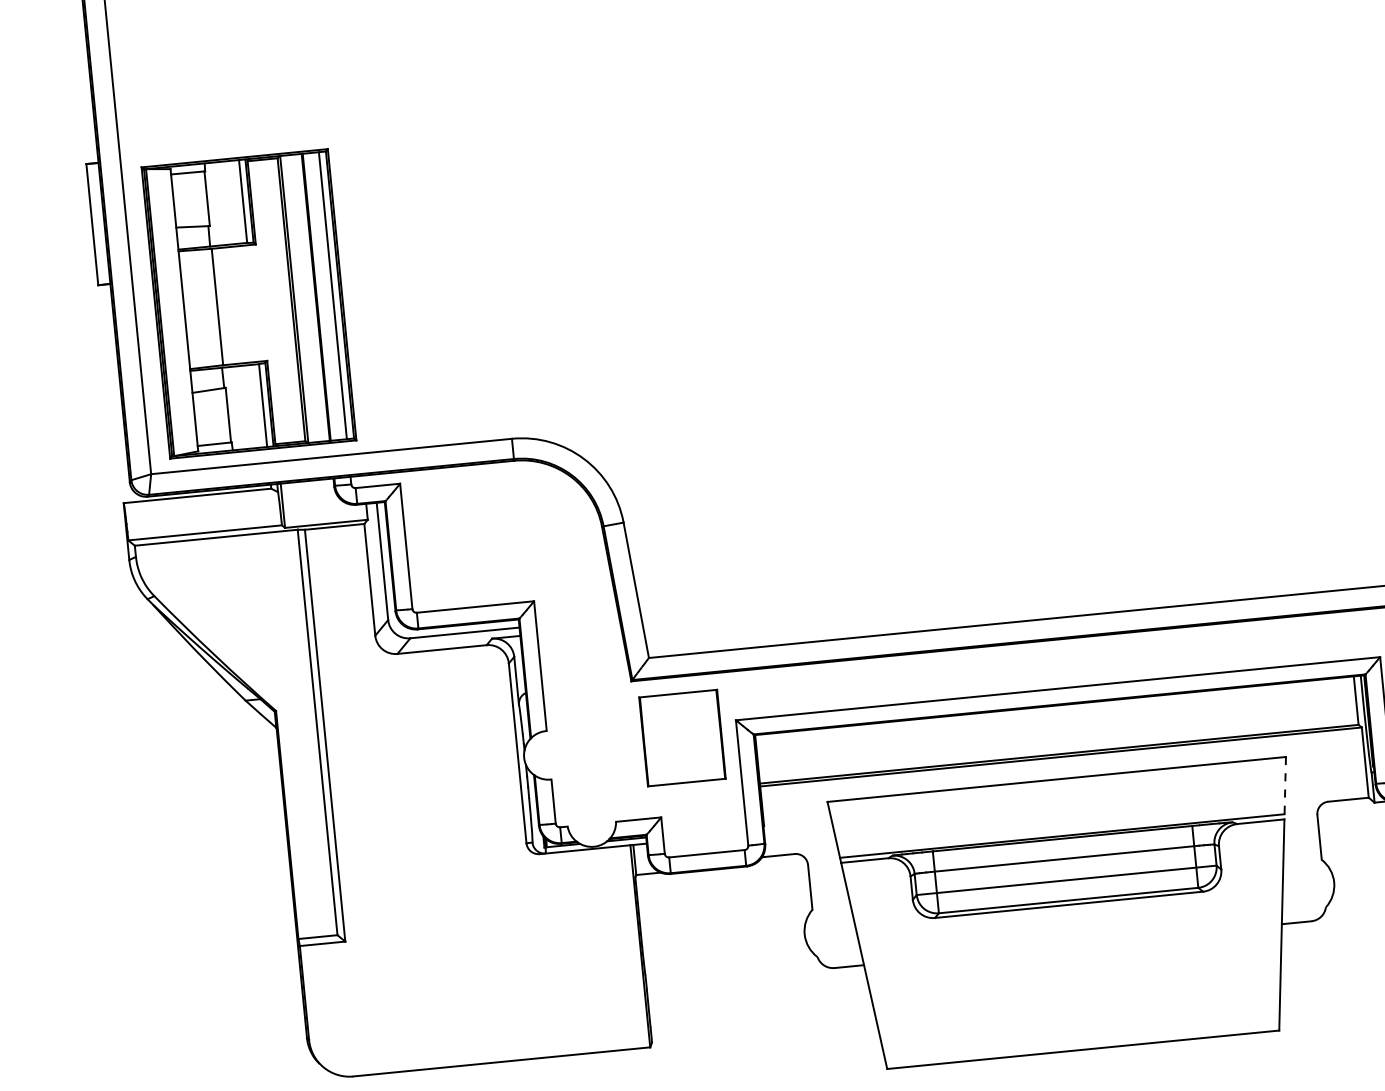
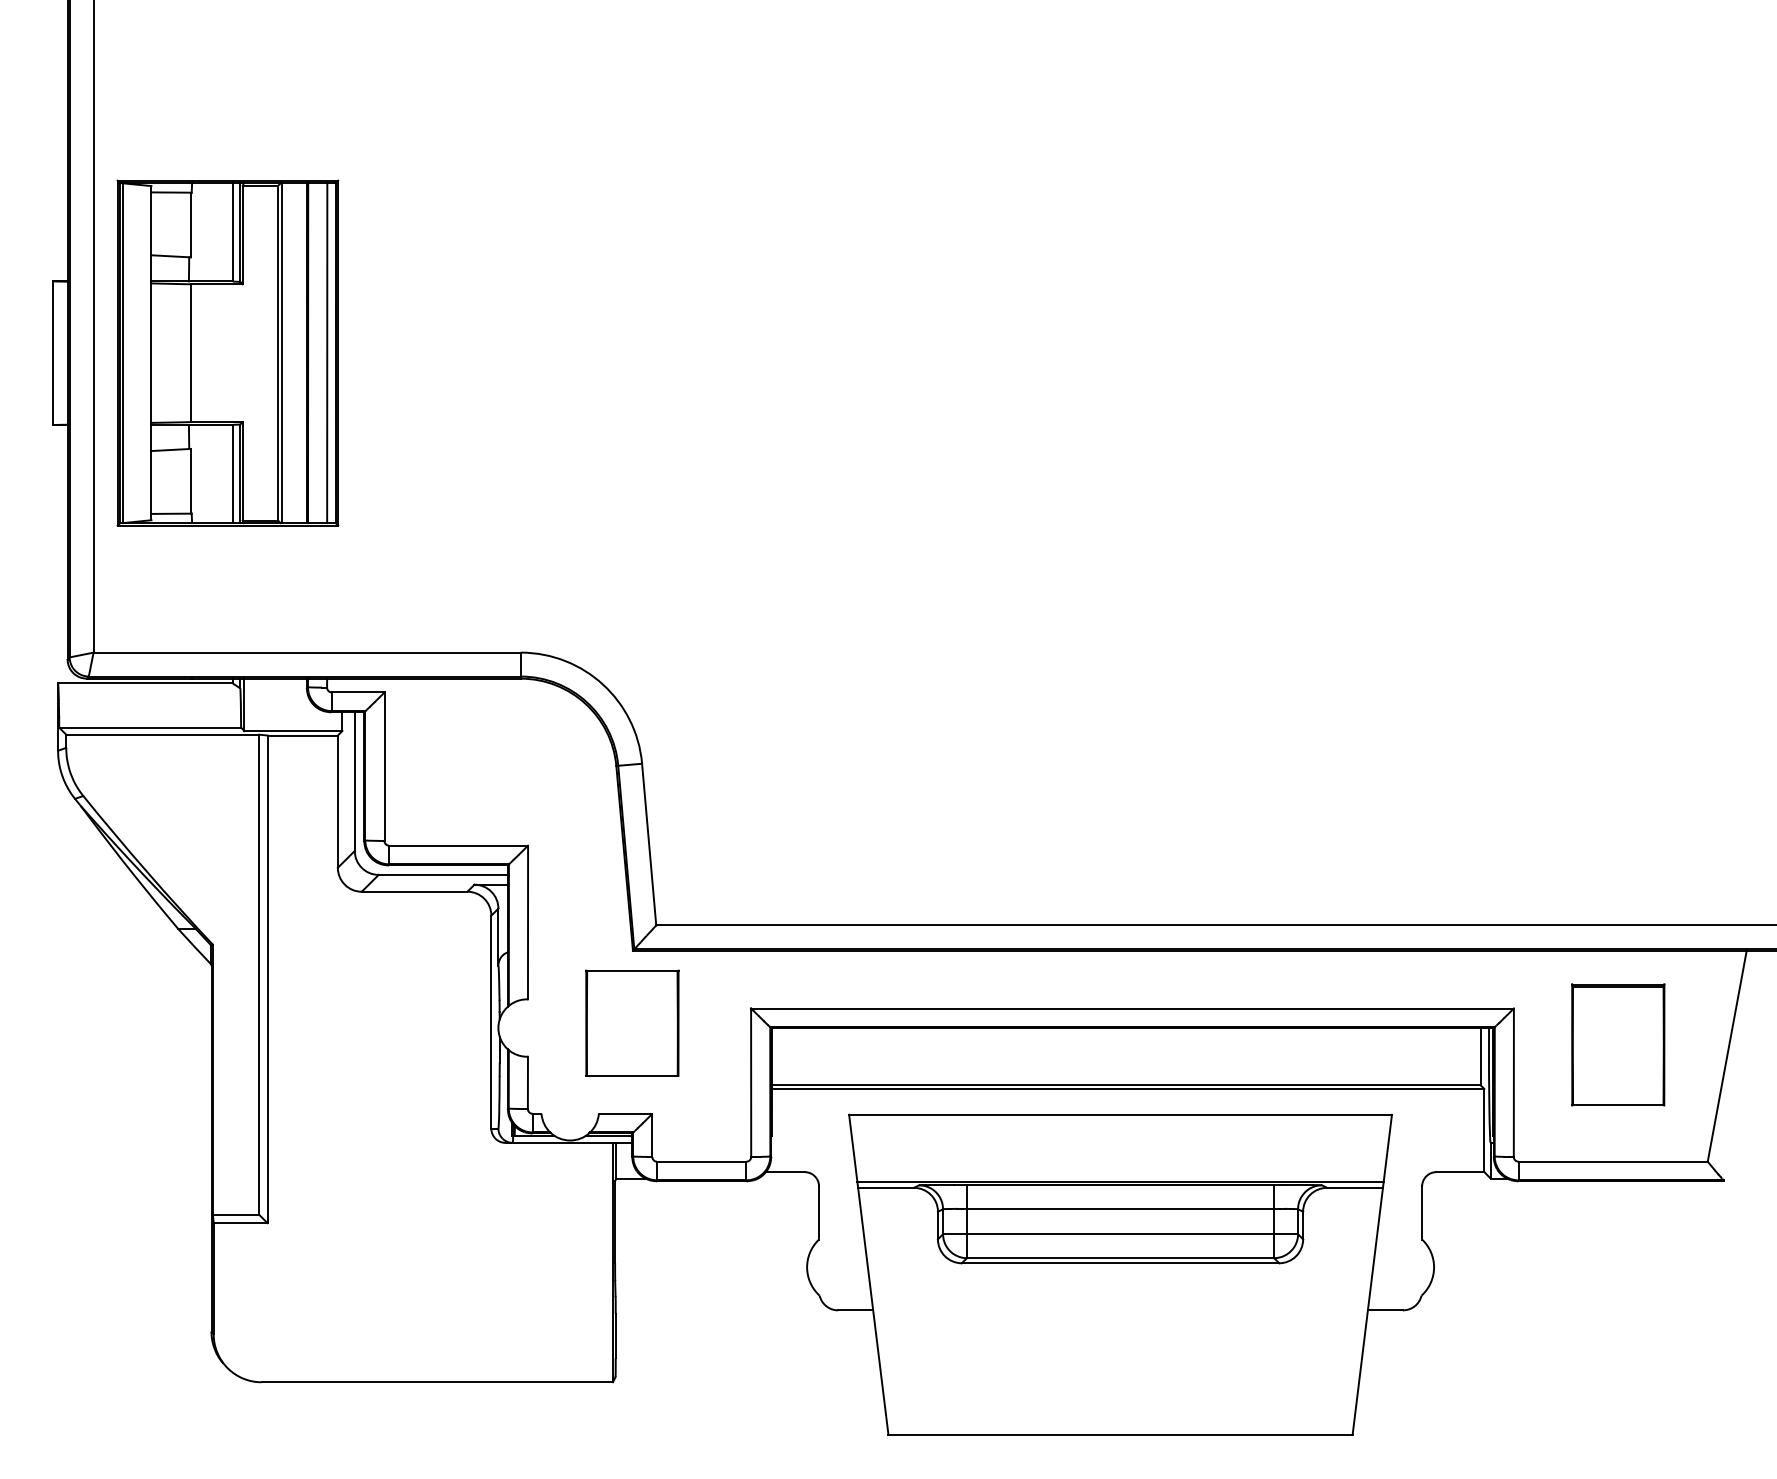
part: (248, 303) -> (227, 352), moved
part: (682, 737) -> (632, 1022), moved
line: (1285, 788) -> (1387, 1151), dashed -> solid

